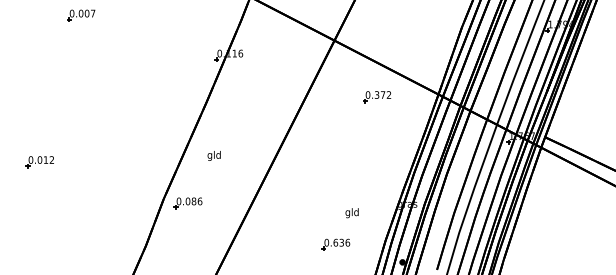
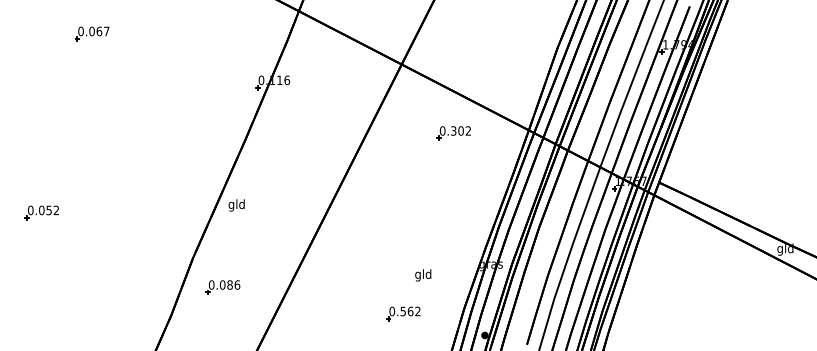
text: (87, 12) -> (99, 30), 0.007 -> 0.067
text: (382, 94) -> (460, 130), 0.372 -> 0.302
text: (214, 156) -> (236, 205), moved
text: (45, 160) -> (48, 210), 0.012 -> 0.052
part: (187, 203) -> (222, 287), moved
text: (341, 242) -> (410, 311), 0.636 -> 0.562

